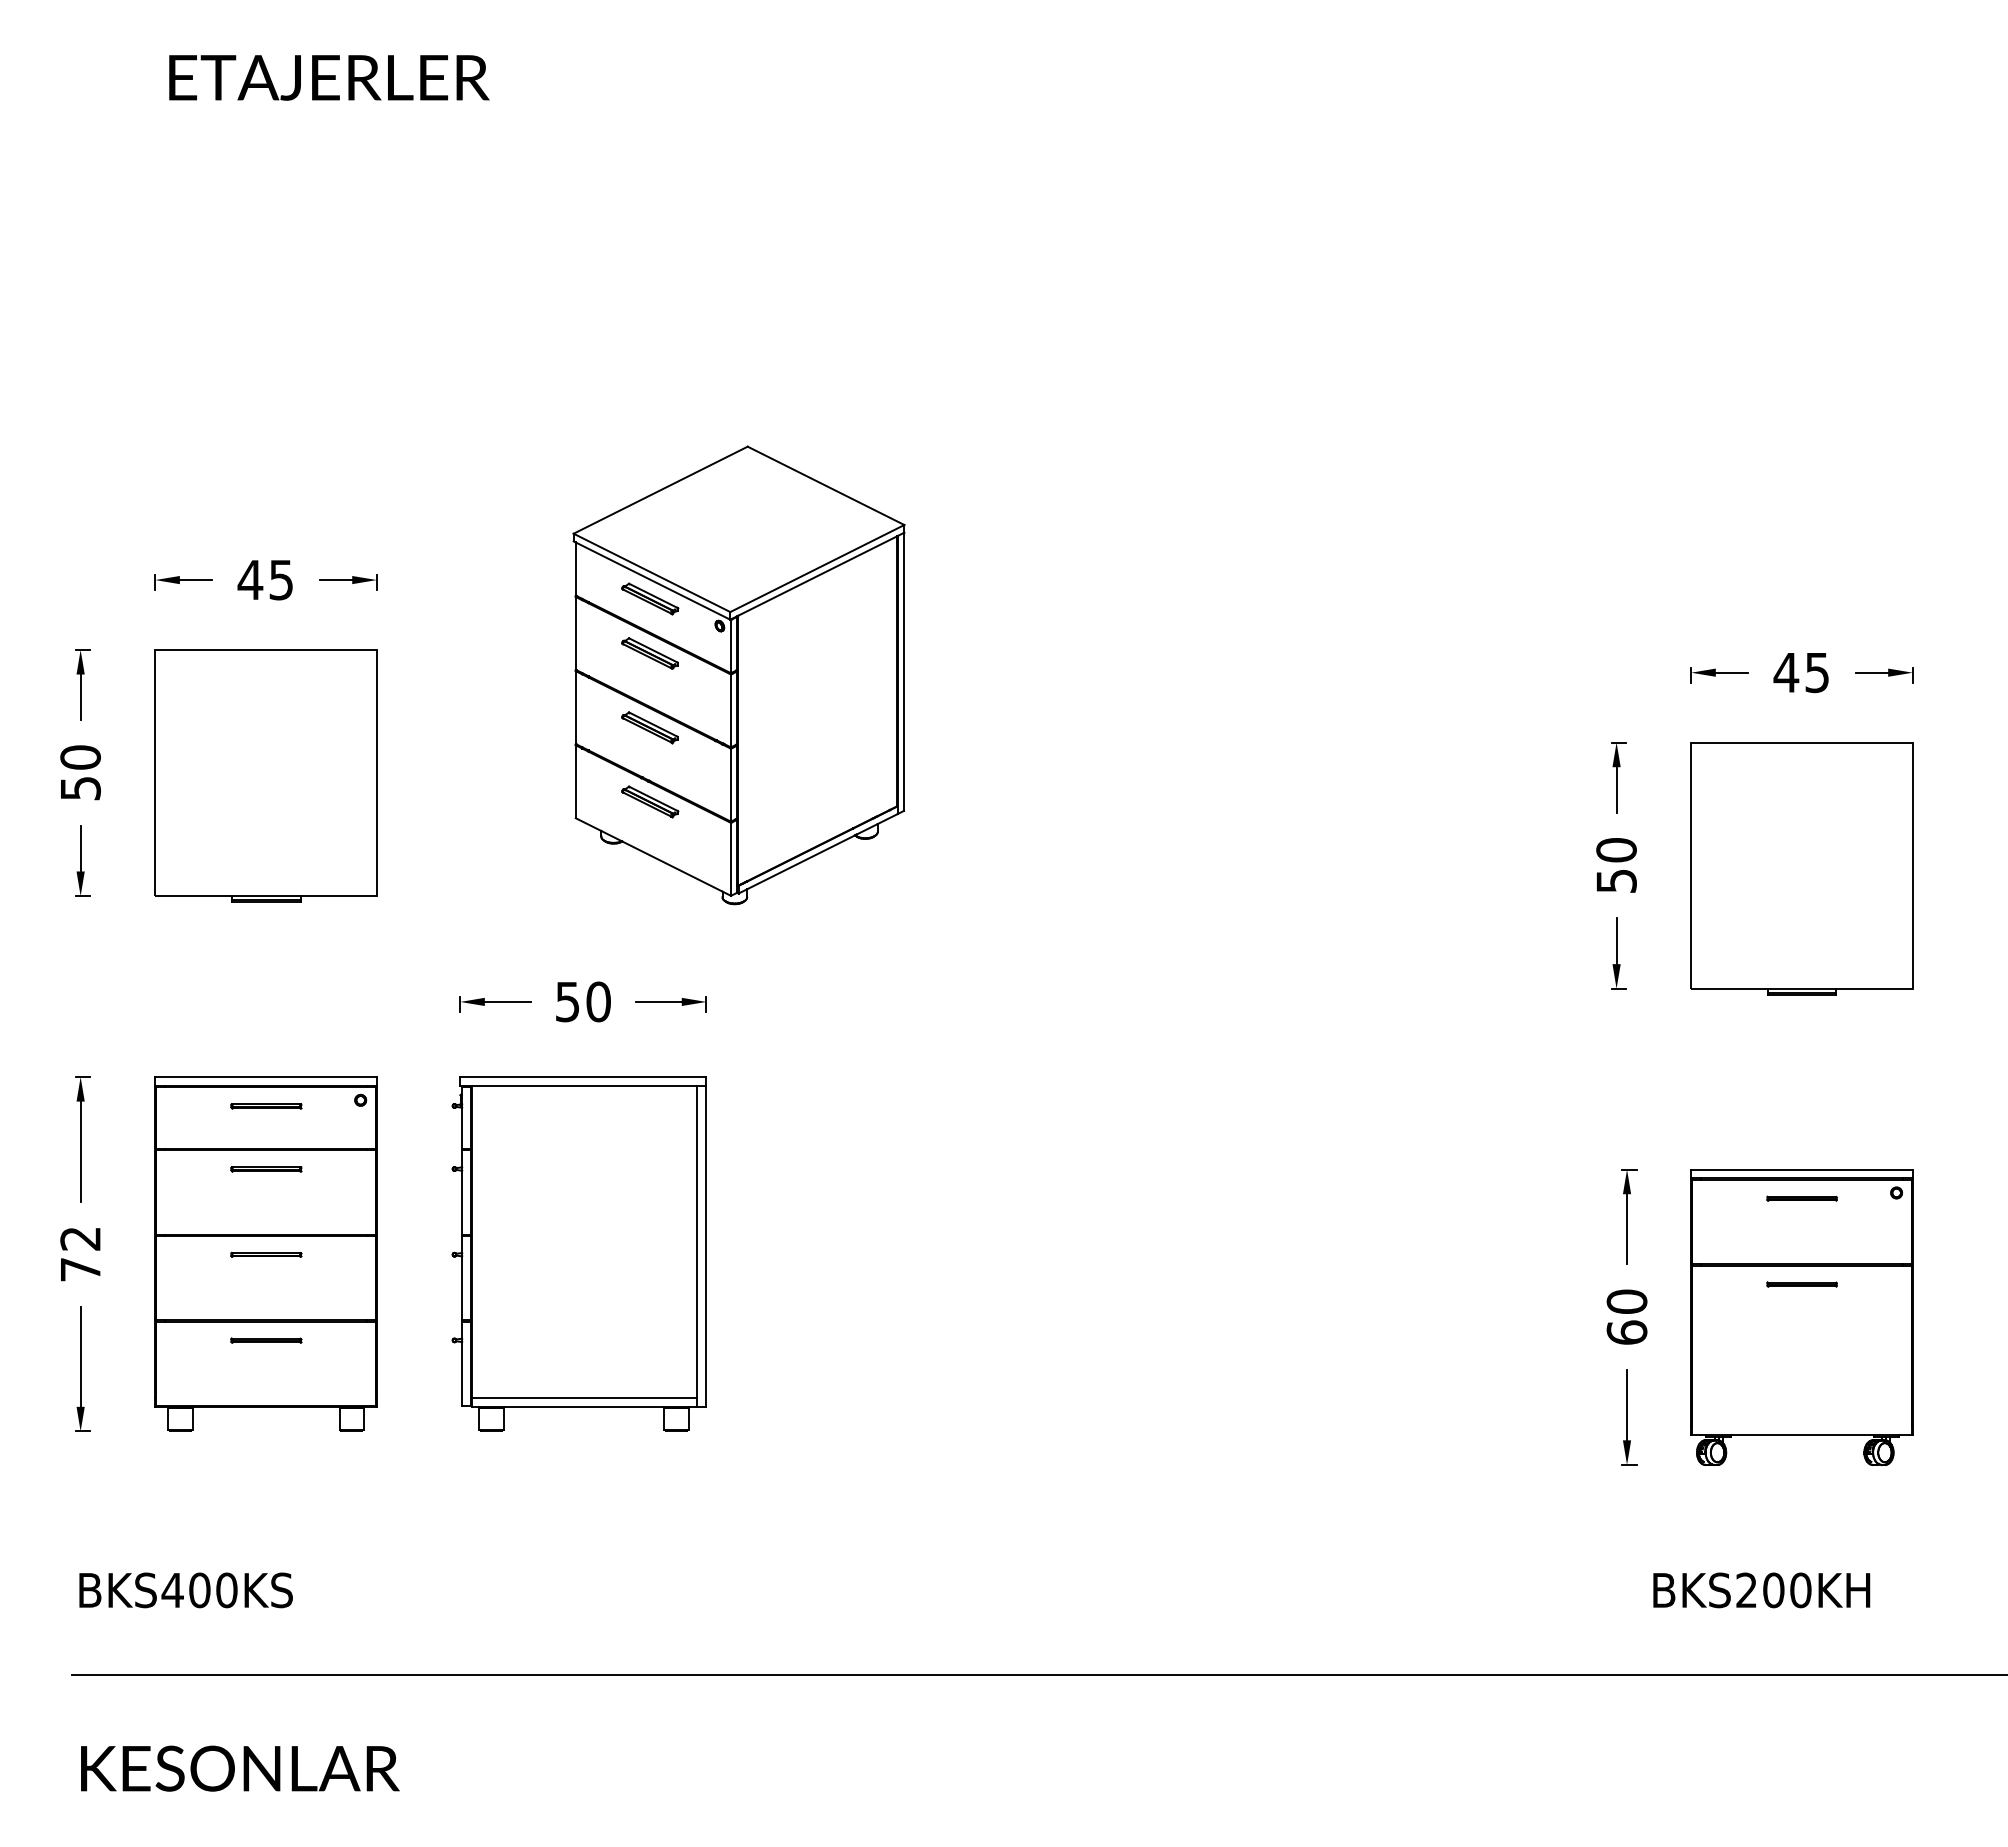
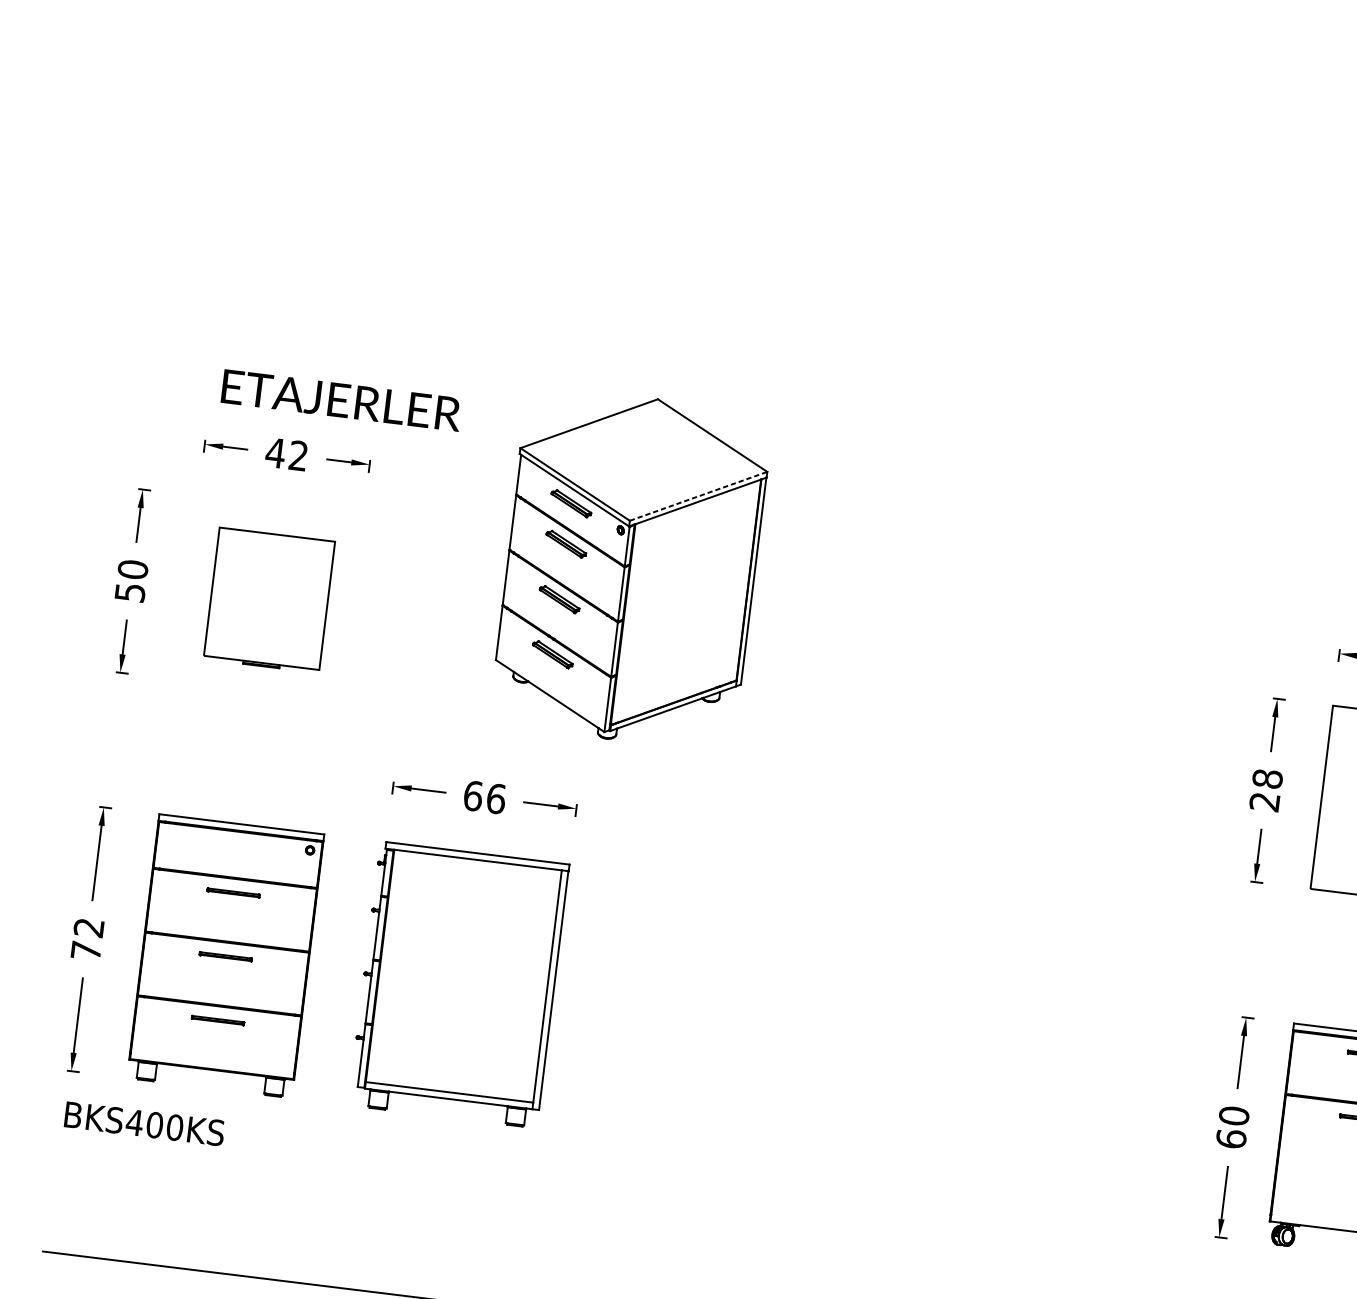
text: (329, 77) -> (341, 400), moved
line: (817, 568) -> (698, 496), solid -> dashed
text: (280, 579) -> (298, 455), 45 -> 42
part: (265, 775) -> (268, 599), size x0.7
text: (1616, 865) -> (1266, 790), 50 -> 28
text: (583, 1001) -> (484, 797), 50 -> 66
part: (266, 1106) -> (239, 846), removed
text: (185, 1590) -> (144, 1123), moved

